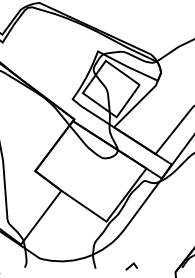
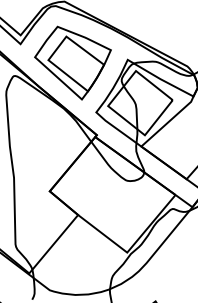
part: (49, 56) -> (72, 62), added

